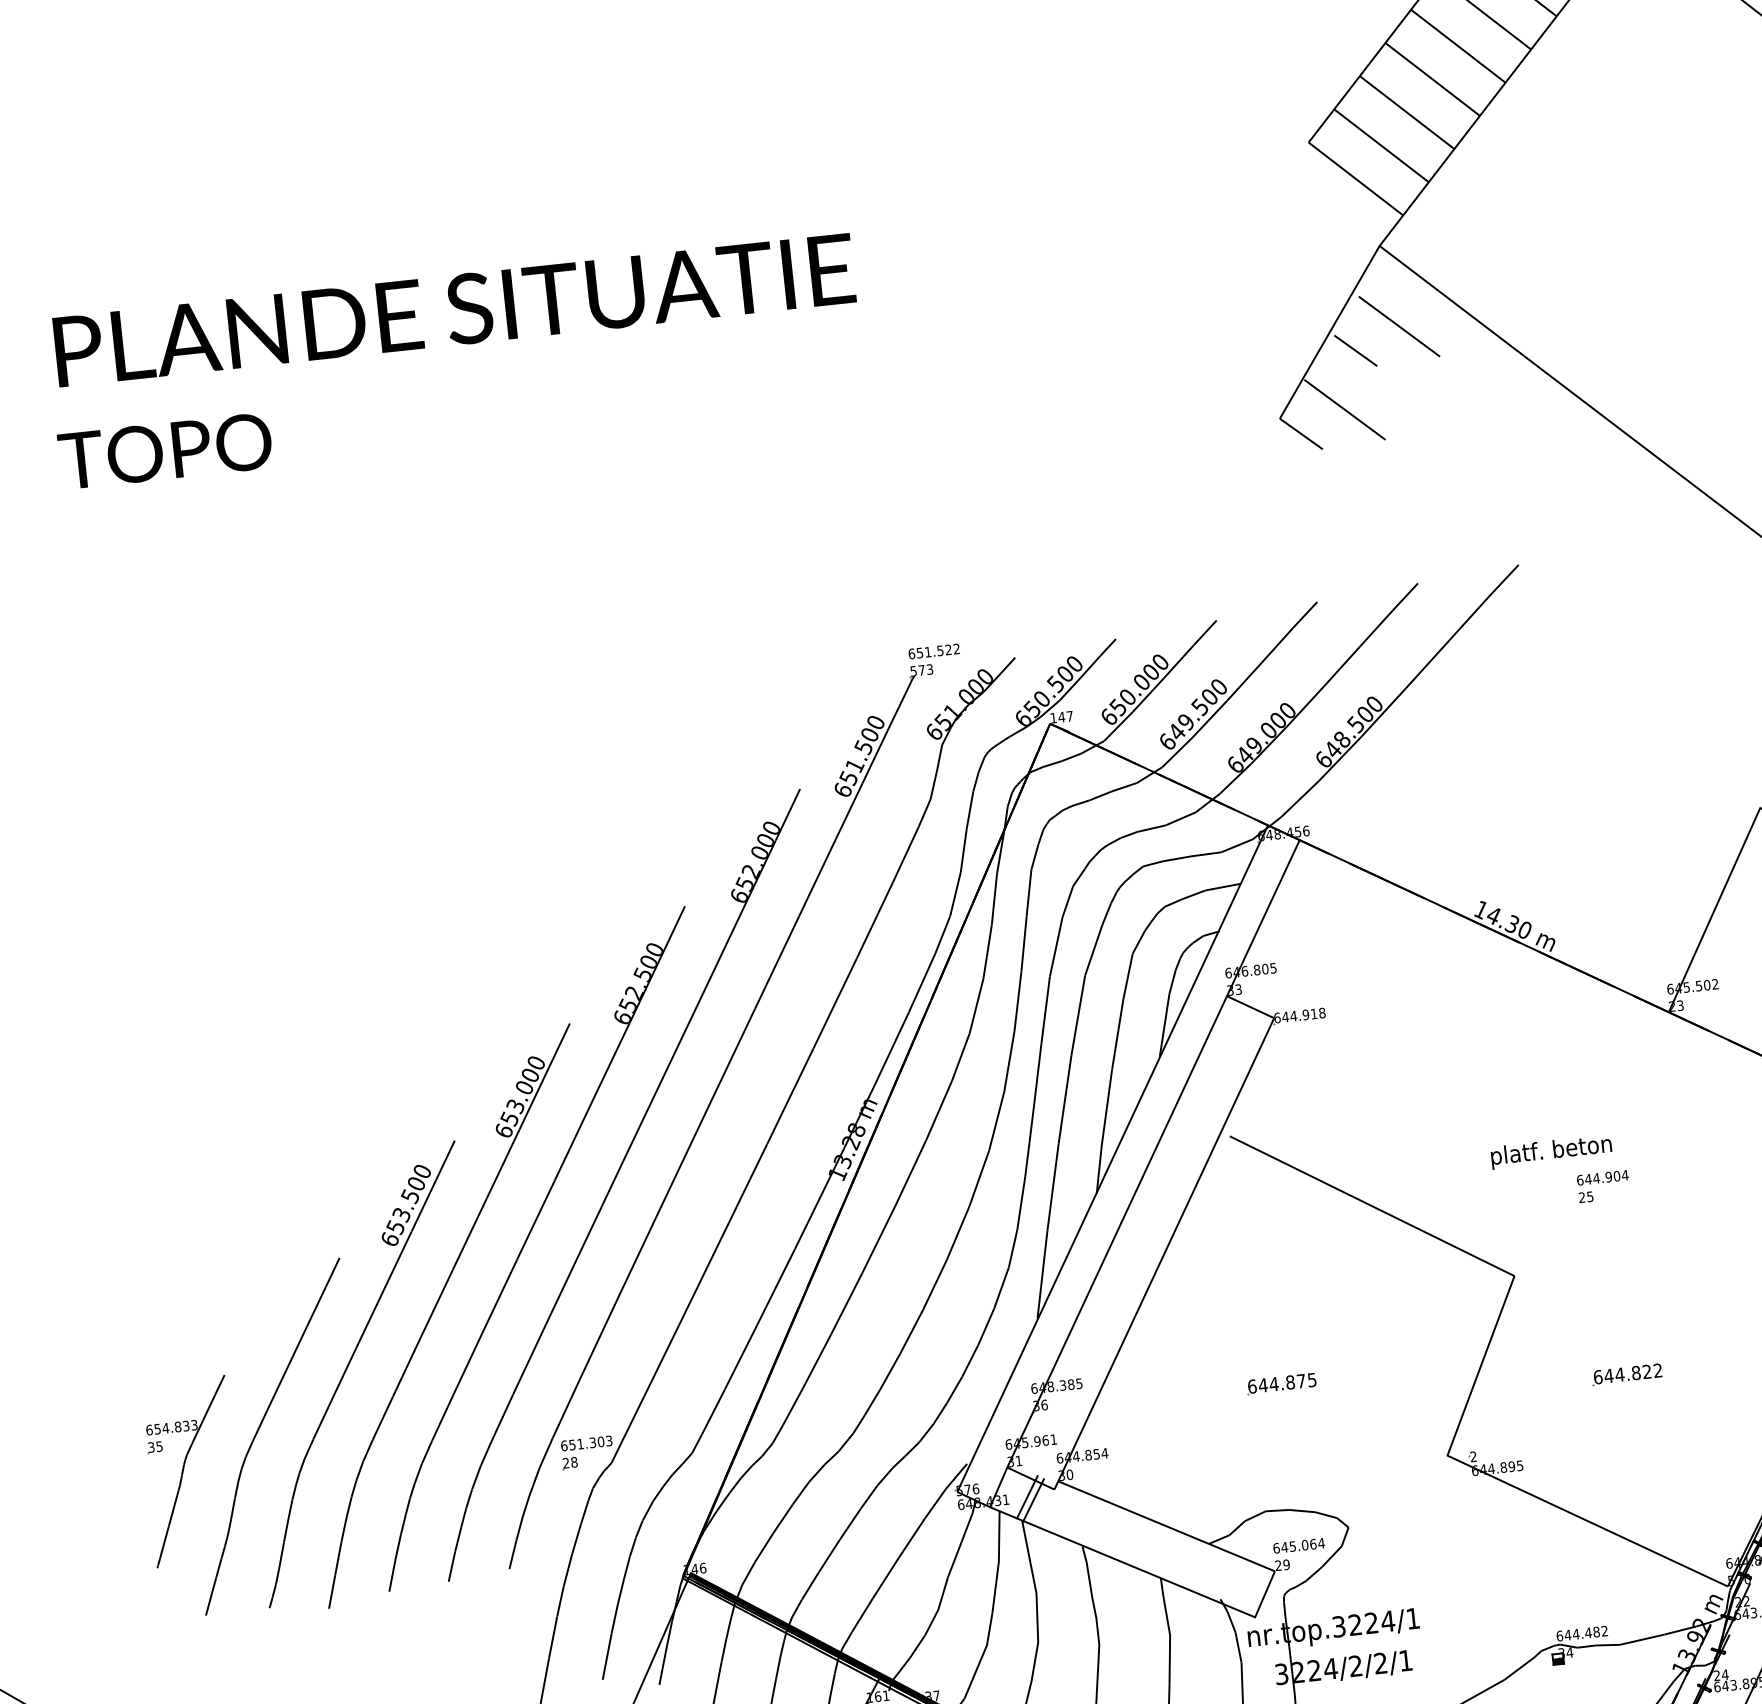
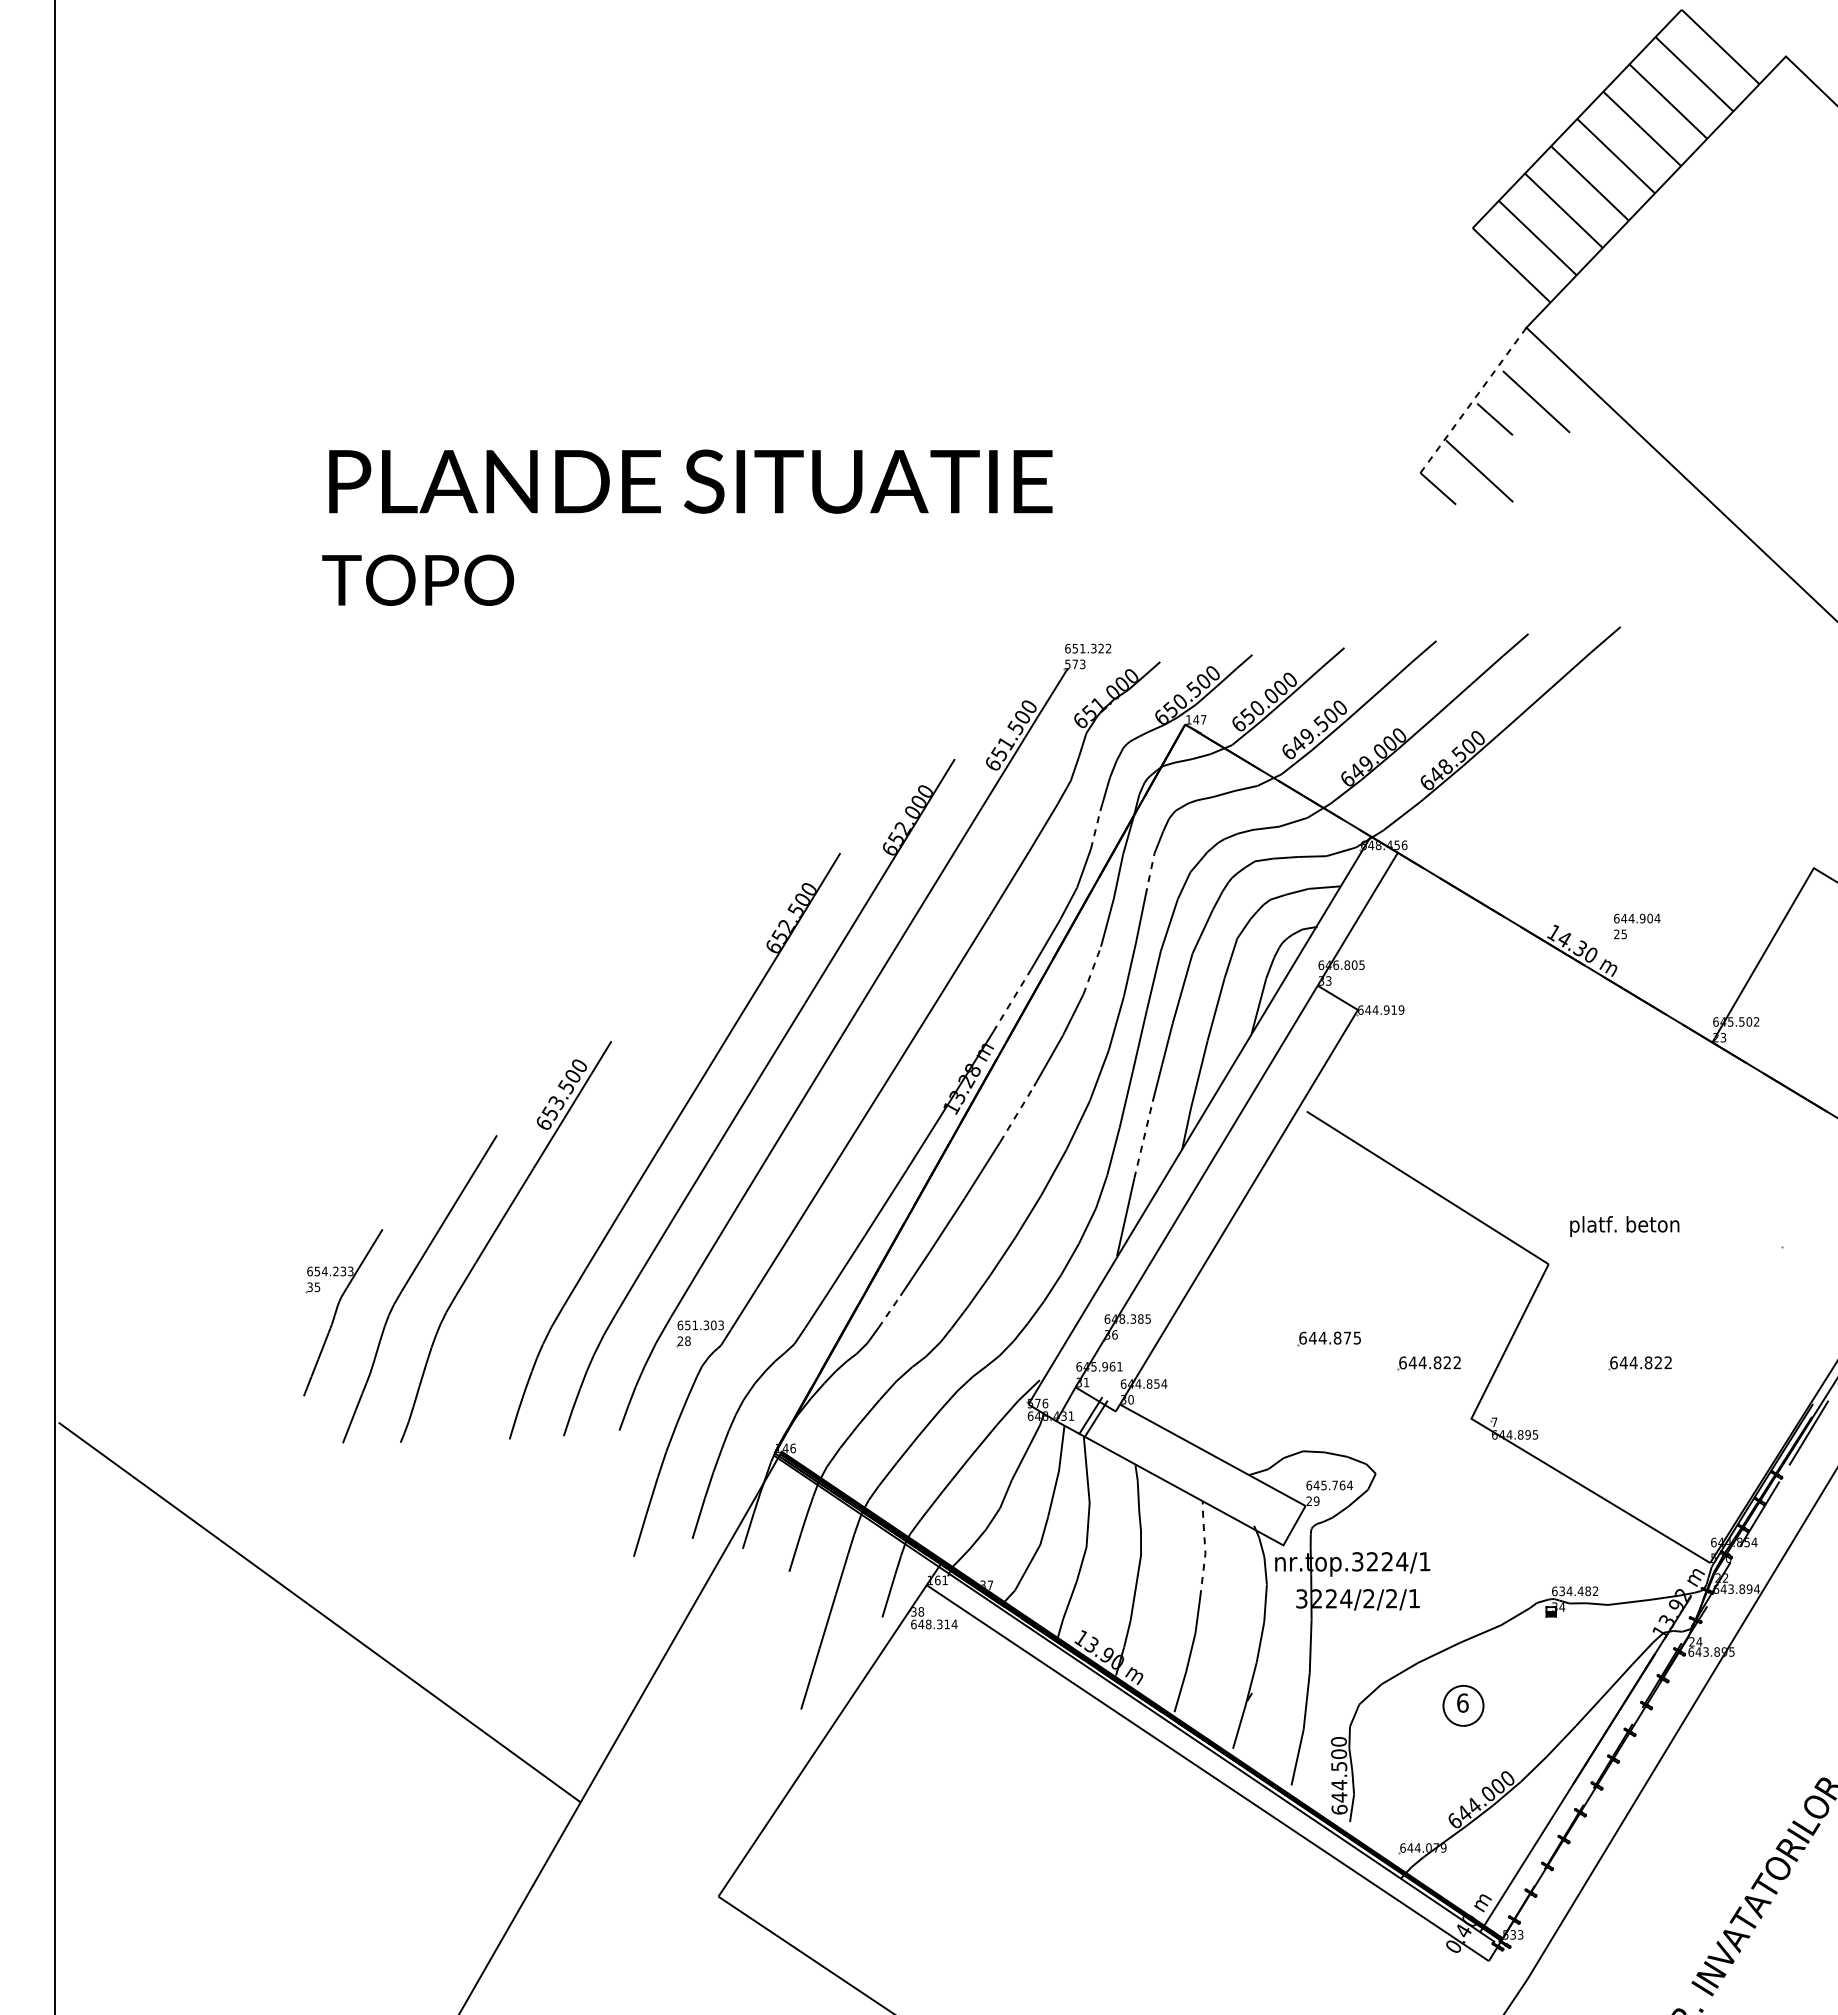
line: (1329, 332) -> (1473, 400), solid -> dashed
text: (456, 361) -> (687, 527), moved
text: (939, 649) -> (1093, 647), 651.522 -> 651.322
line: (963, 851) -> (1095, 830), solid -> dashed
line: (1029, 892) -> (1150, 873), solid -> dashed
line: (976, 1005) -> (1092, 970), solid -> dashed
text: (1322, 1012) -> (1401, 1009), 644.918 -> 644.919
line: (892, 1048) -> (1012, 1000), solid -> dashed
text: (1551, 1151) -> (1624, 1226), moved
line: (911, 1173) -> (1017, 1114), solid -> dashed
text: (1603, 1186) -> (1637, 926), moved
line: (1053, 1187) -> (1143, 1140), solid -> dashed
part: (434, 1310) -> (577, 1191), removed
part: (1393, 1399) -> (1428, 1363), added
line: (793, 1405) -> (889, 1311), solid -> dashed
text: (177, 1427) -> (335, 1271), 654.833 -> 654.233
text: (1473, 1456) -> (1494, 1422), 2 -> 7
text: (1305, 1545) -> (1335, 1485), 645.064 -> 645.764
line: (1169, 1629) -> (1205, 1548), solid -> dashed
text: (1568, 1635) -> (1562, 1591), 644.482 -> 634.482

